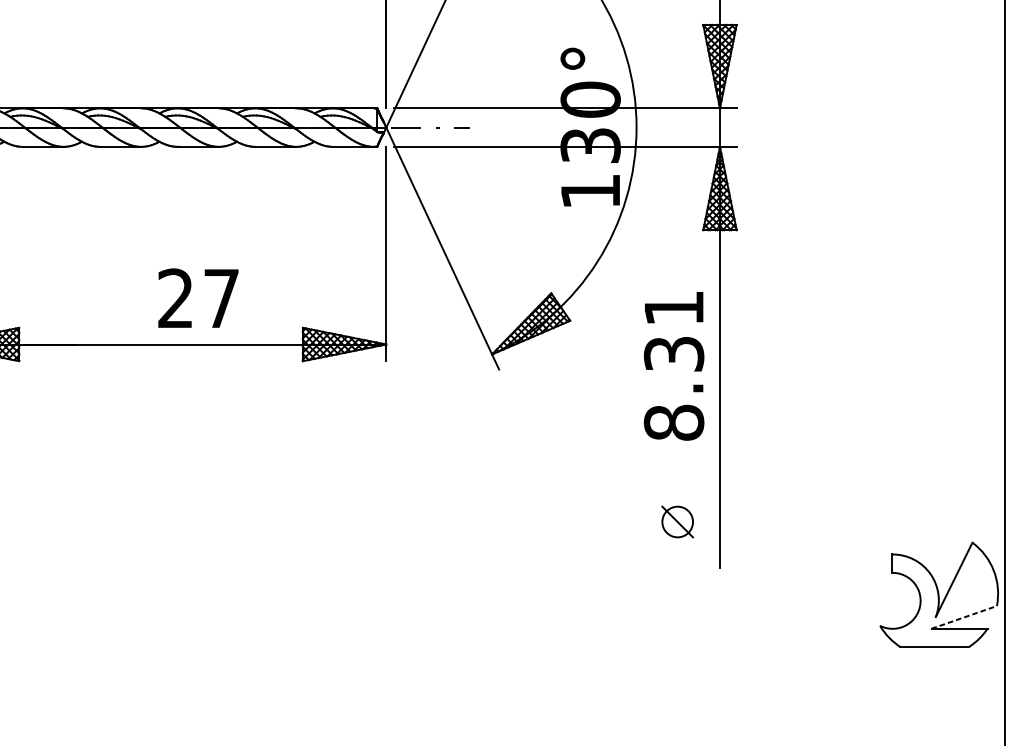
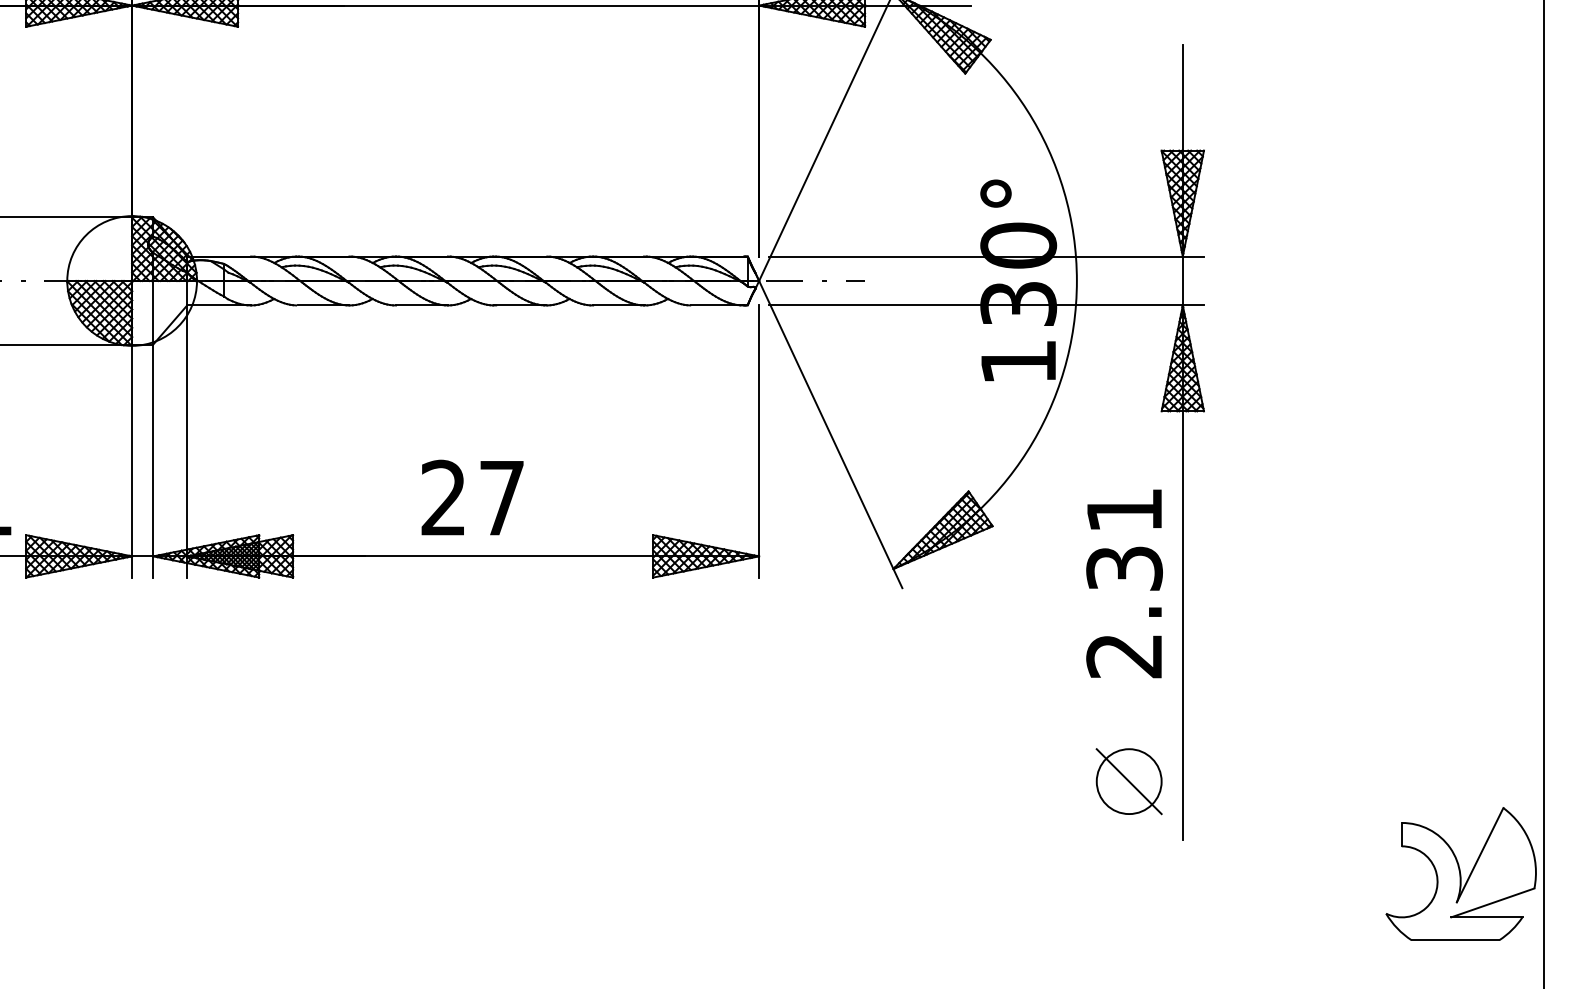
text: (198, 298) -> (472, 497), moved
text: (674, 422) -> (1124, 655), 8.31 -> 2.31
part: (677, 521) -> (1128, 781), size x1.67
line: (963, 617) -> (1492, 902), dashed -> solid

